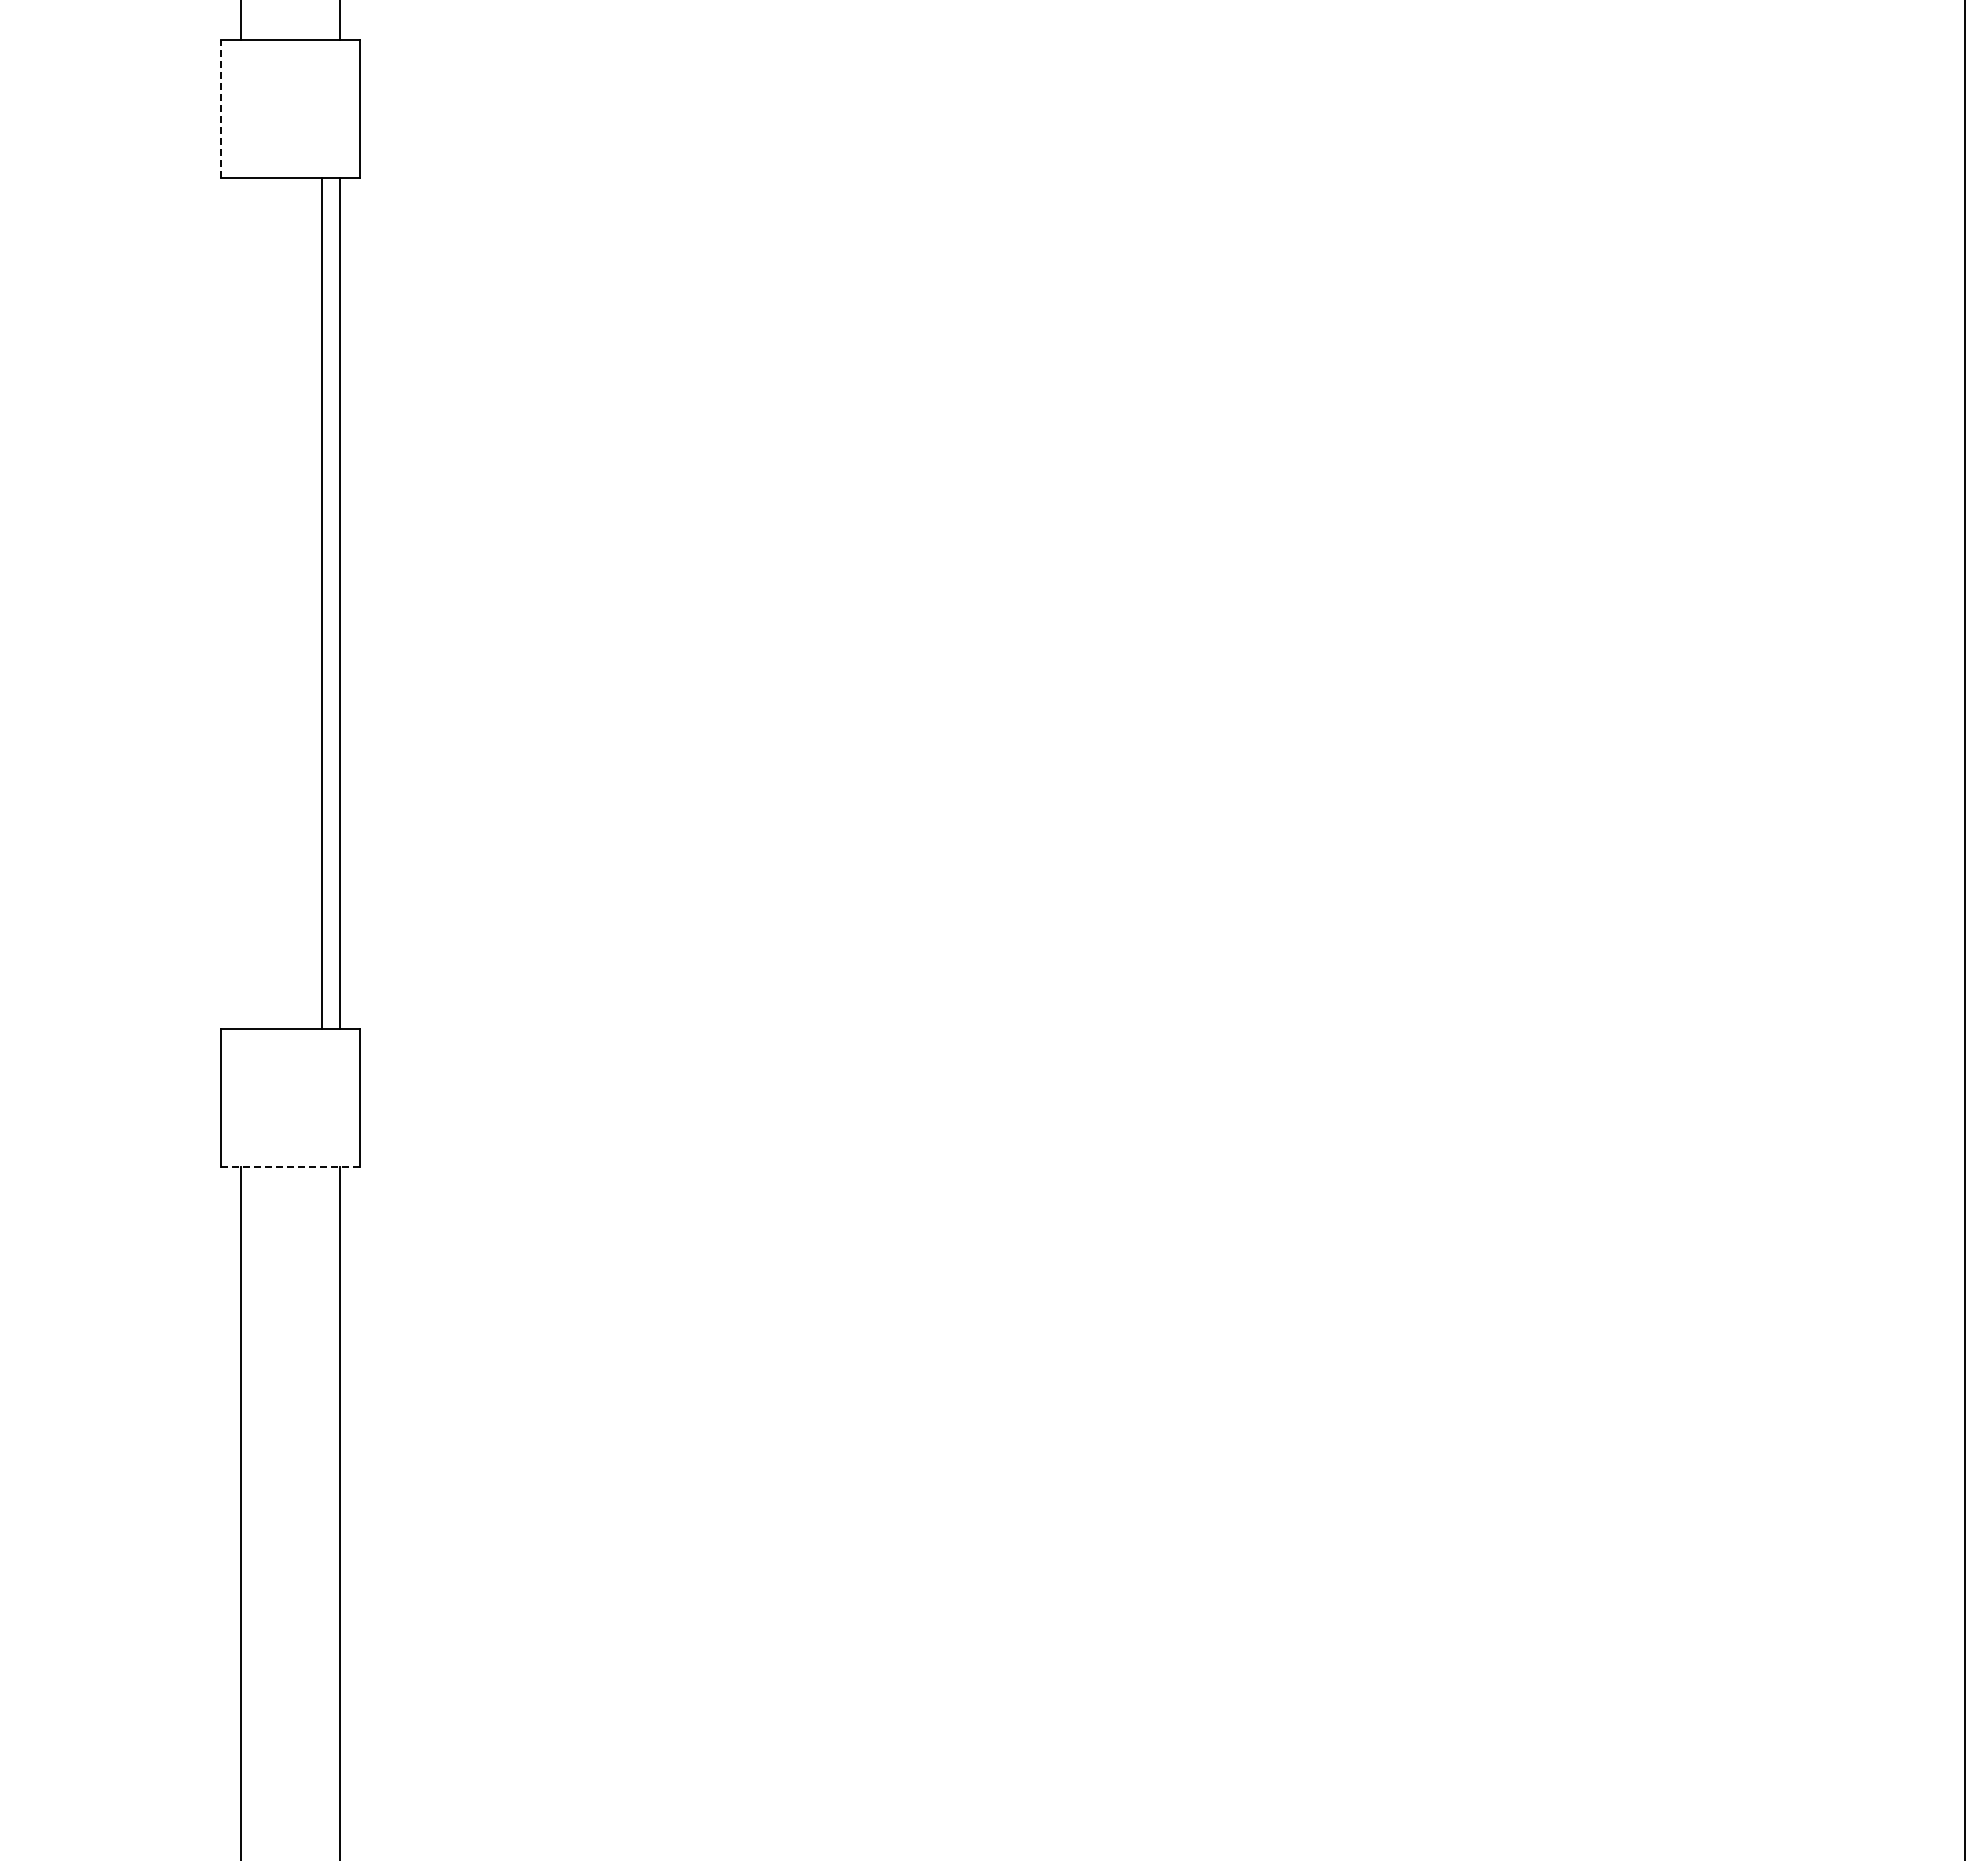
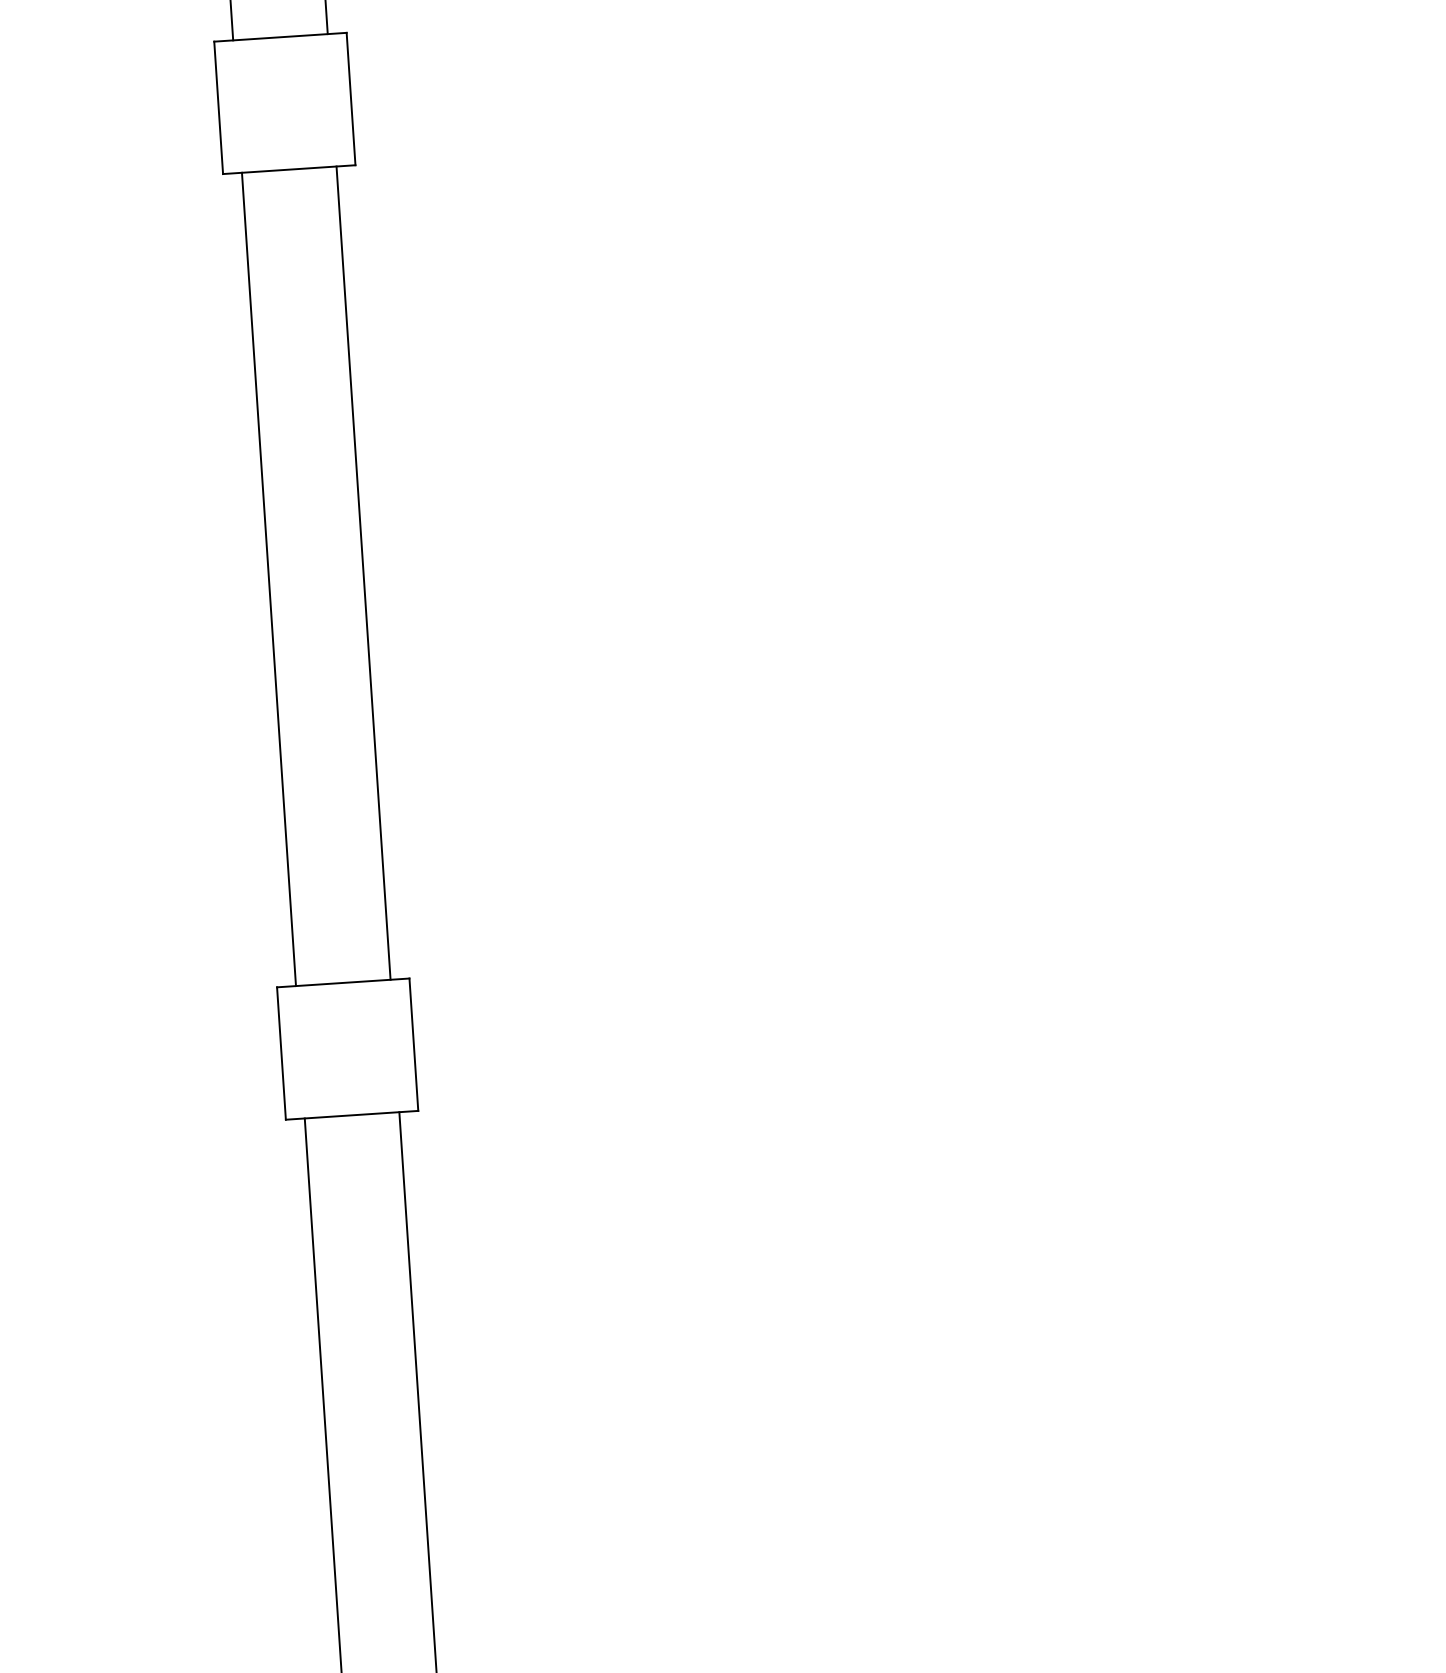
line: (221, 108) -> (218, 107), dashed -> solid
line: (322, 603) -> (269, 579), moved
line: (291, 1167) -> (352, 1115), dashed -> solid

